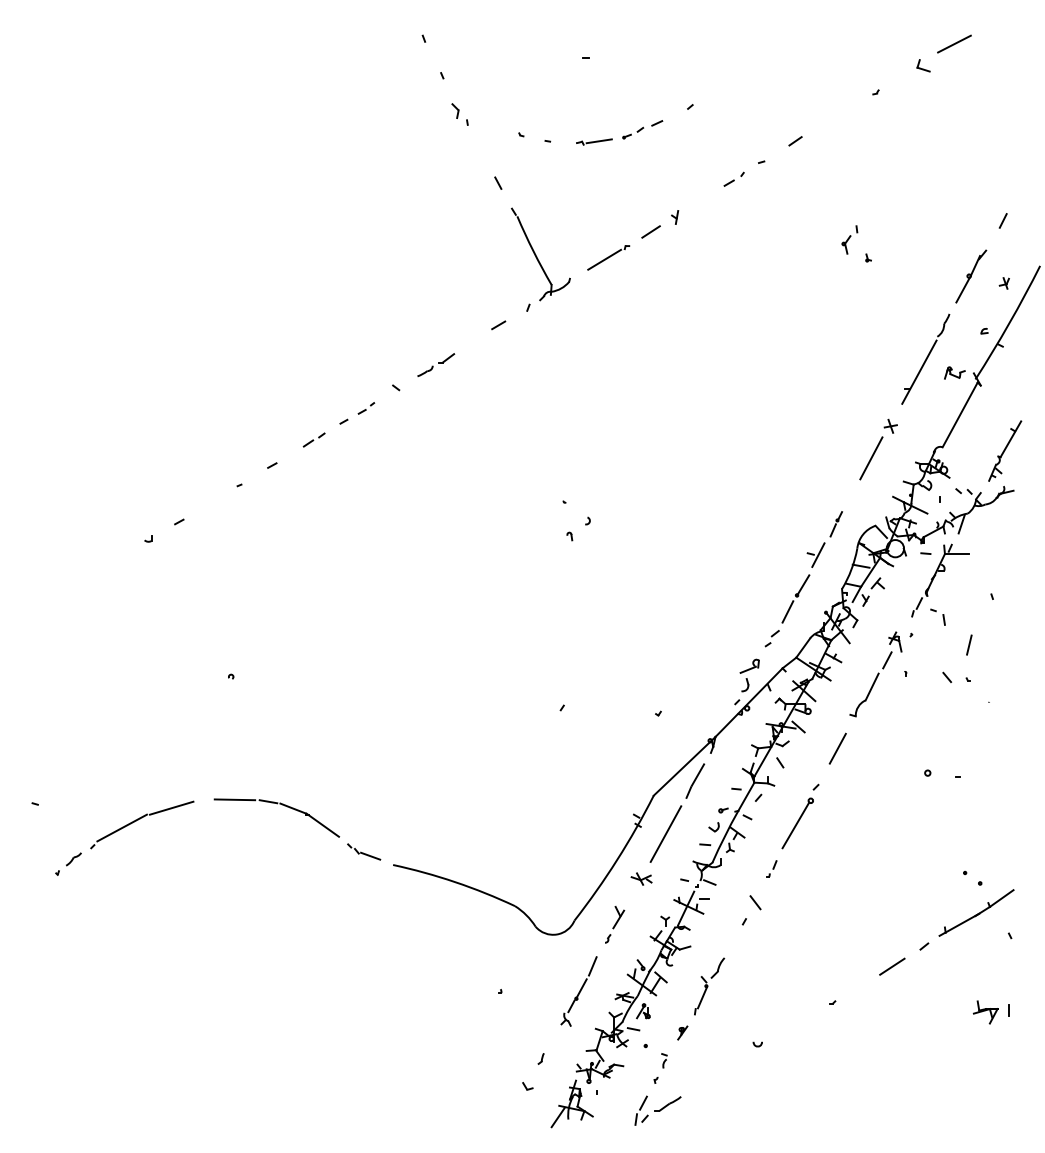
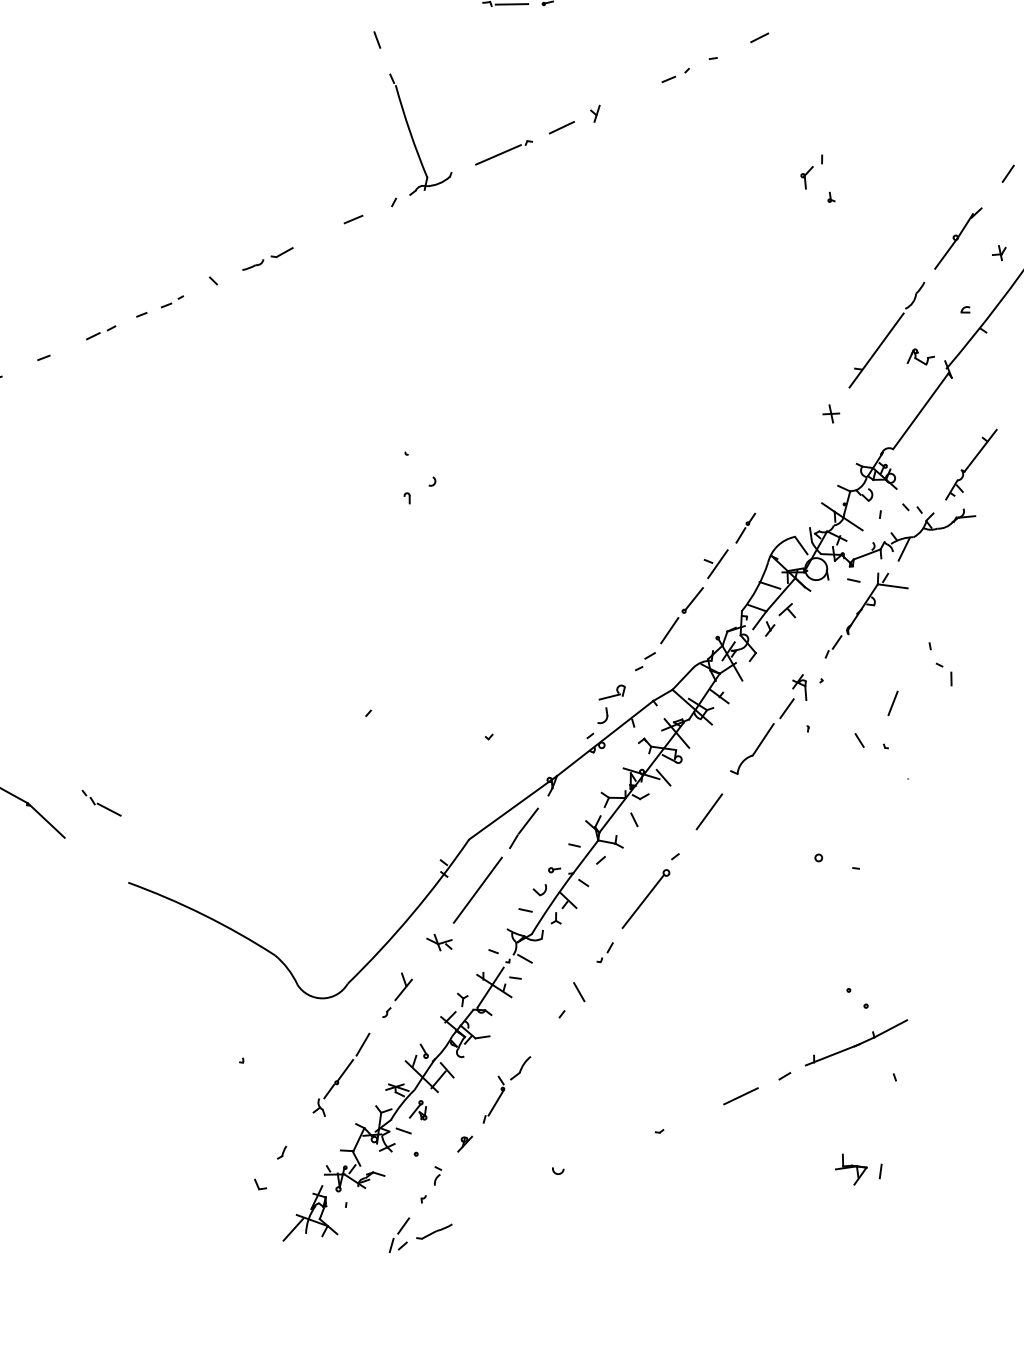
line: (871, 458) -> (801, 451), removed
part: (937, 616) -> (943, 673), moved
part: (364, 851) -> (102, 802), moved

